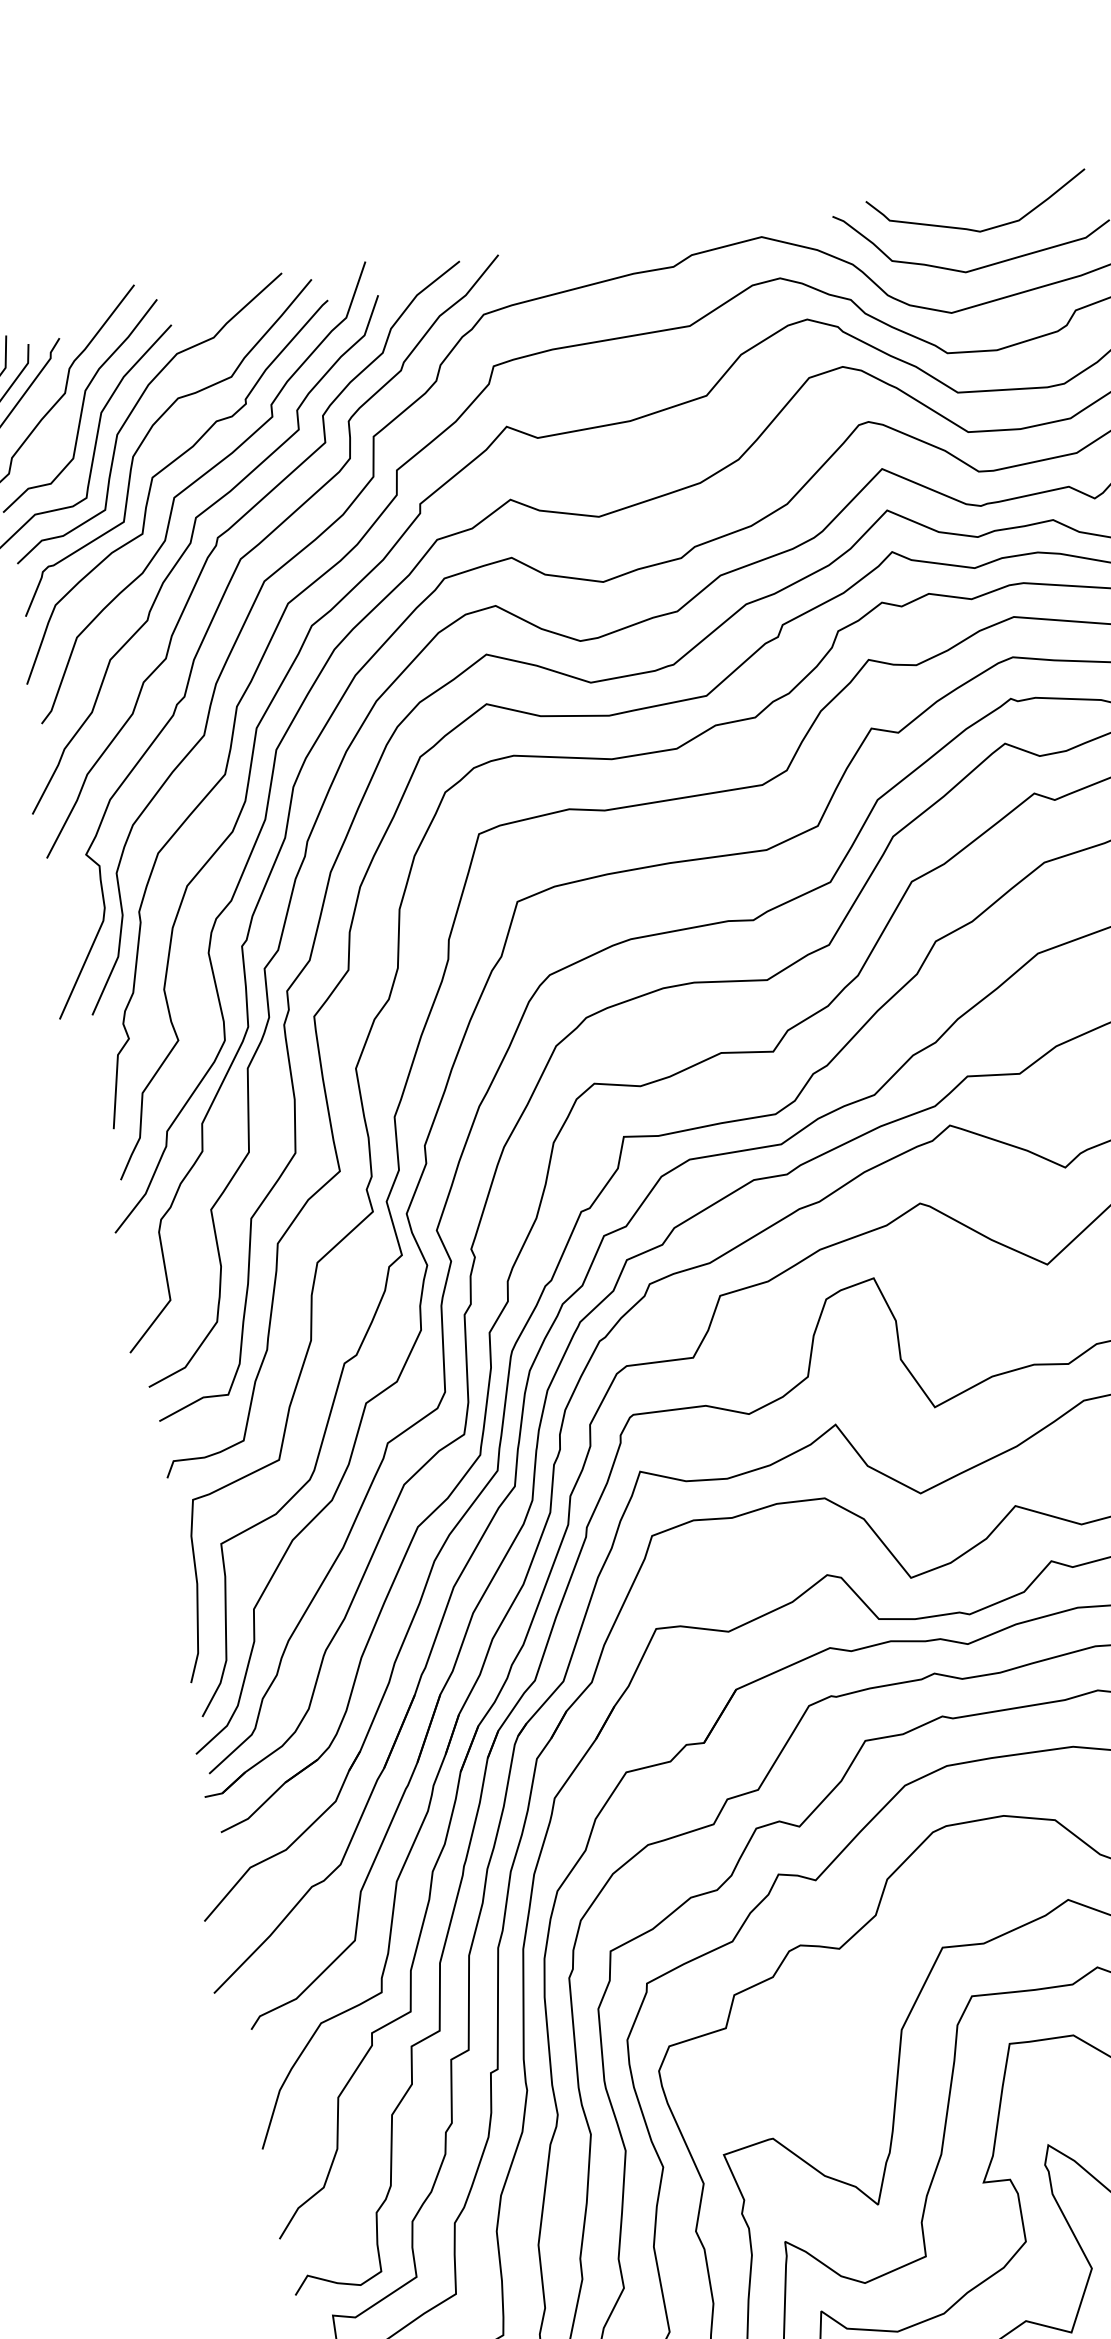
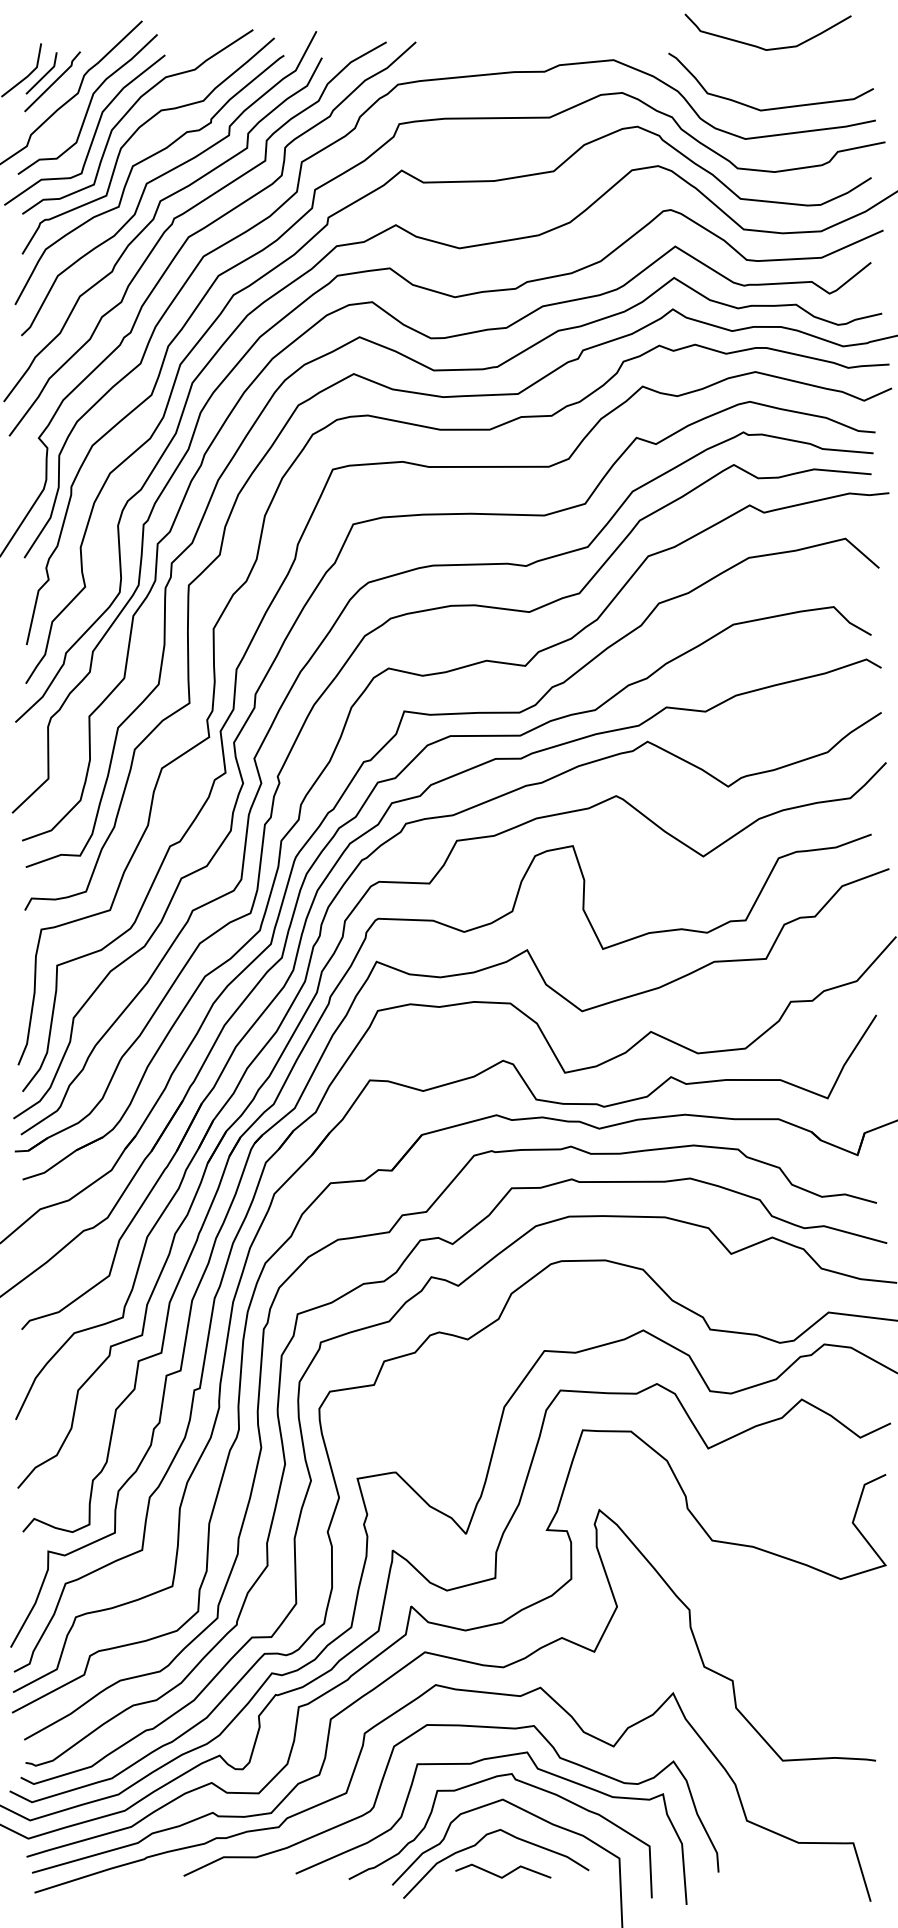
curve: (974, 229) -> (762, 47), moved

